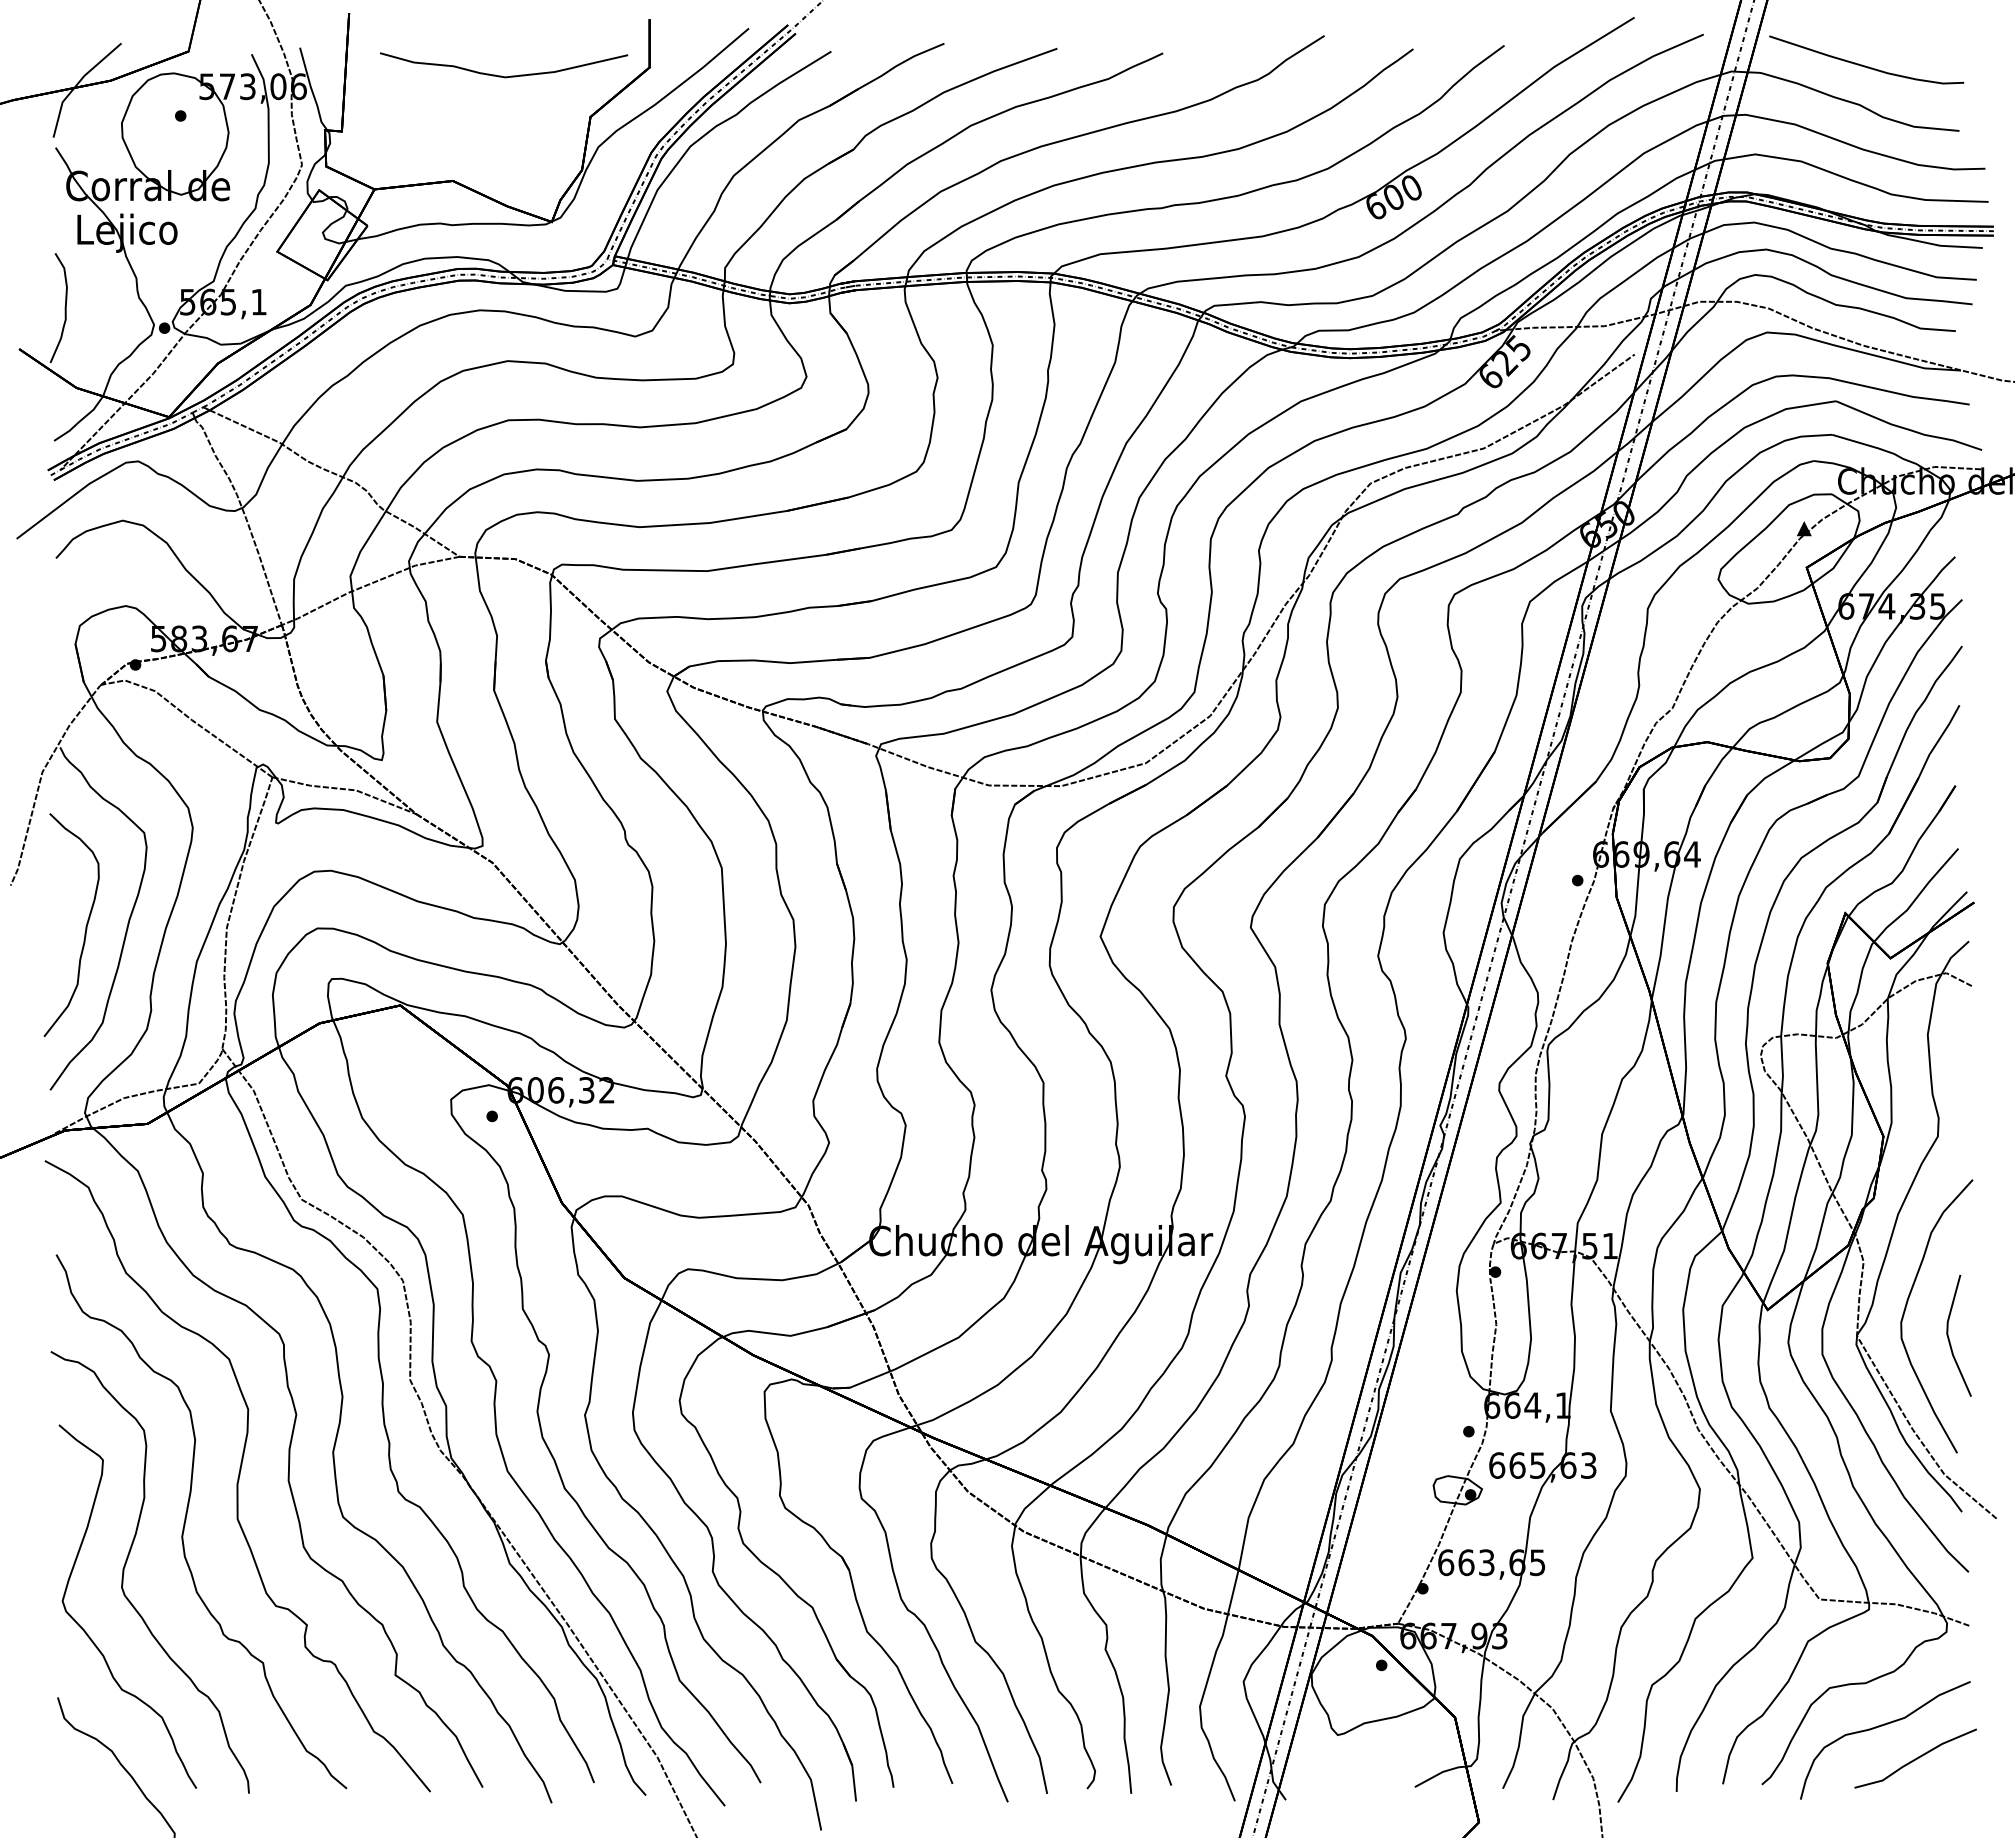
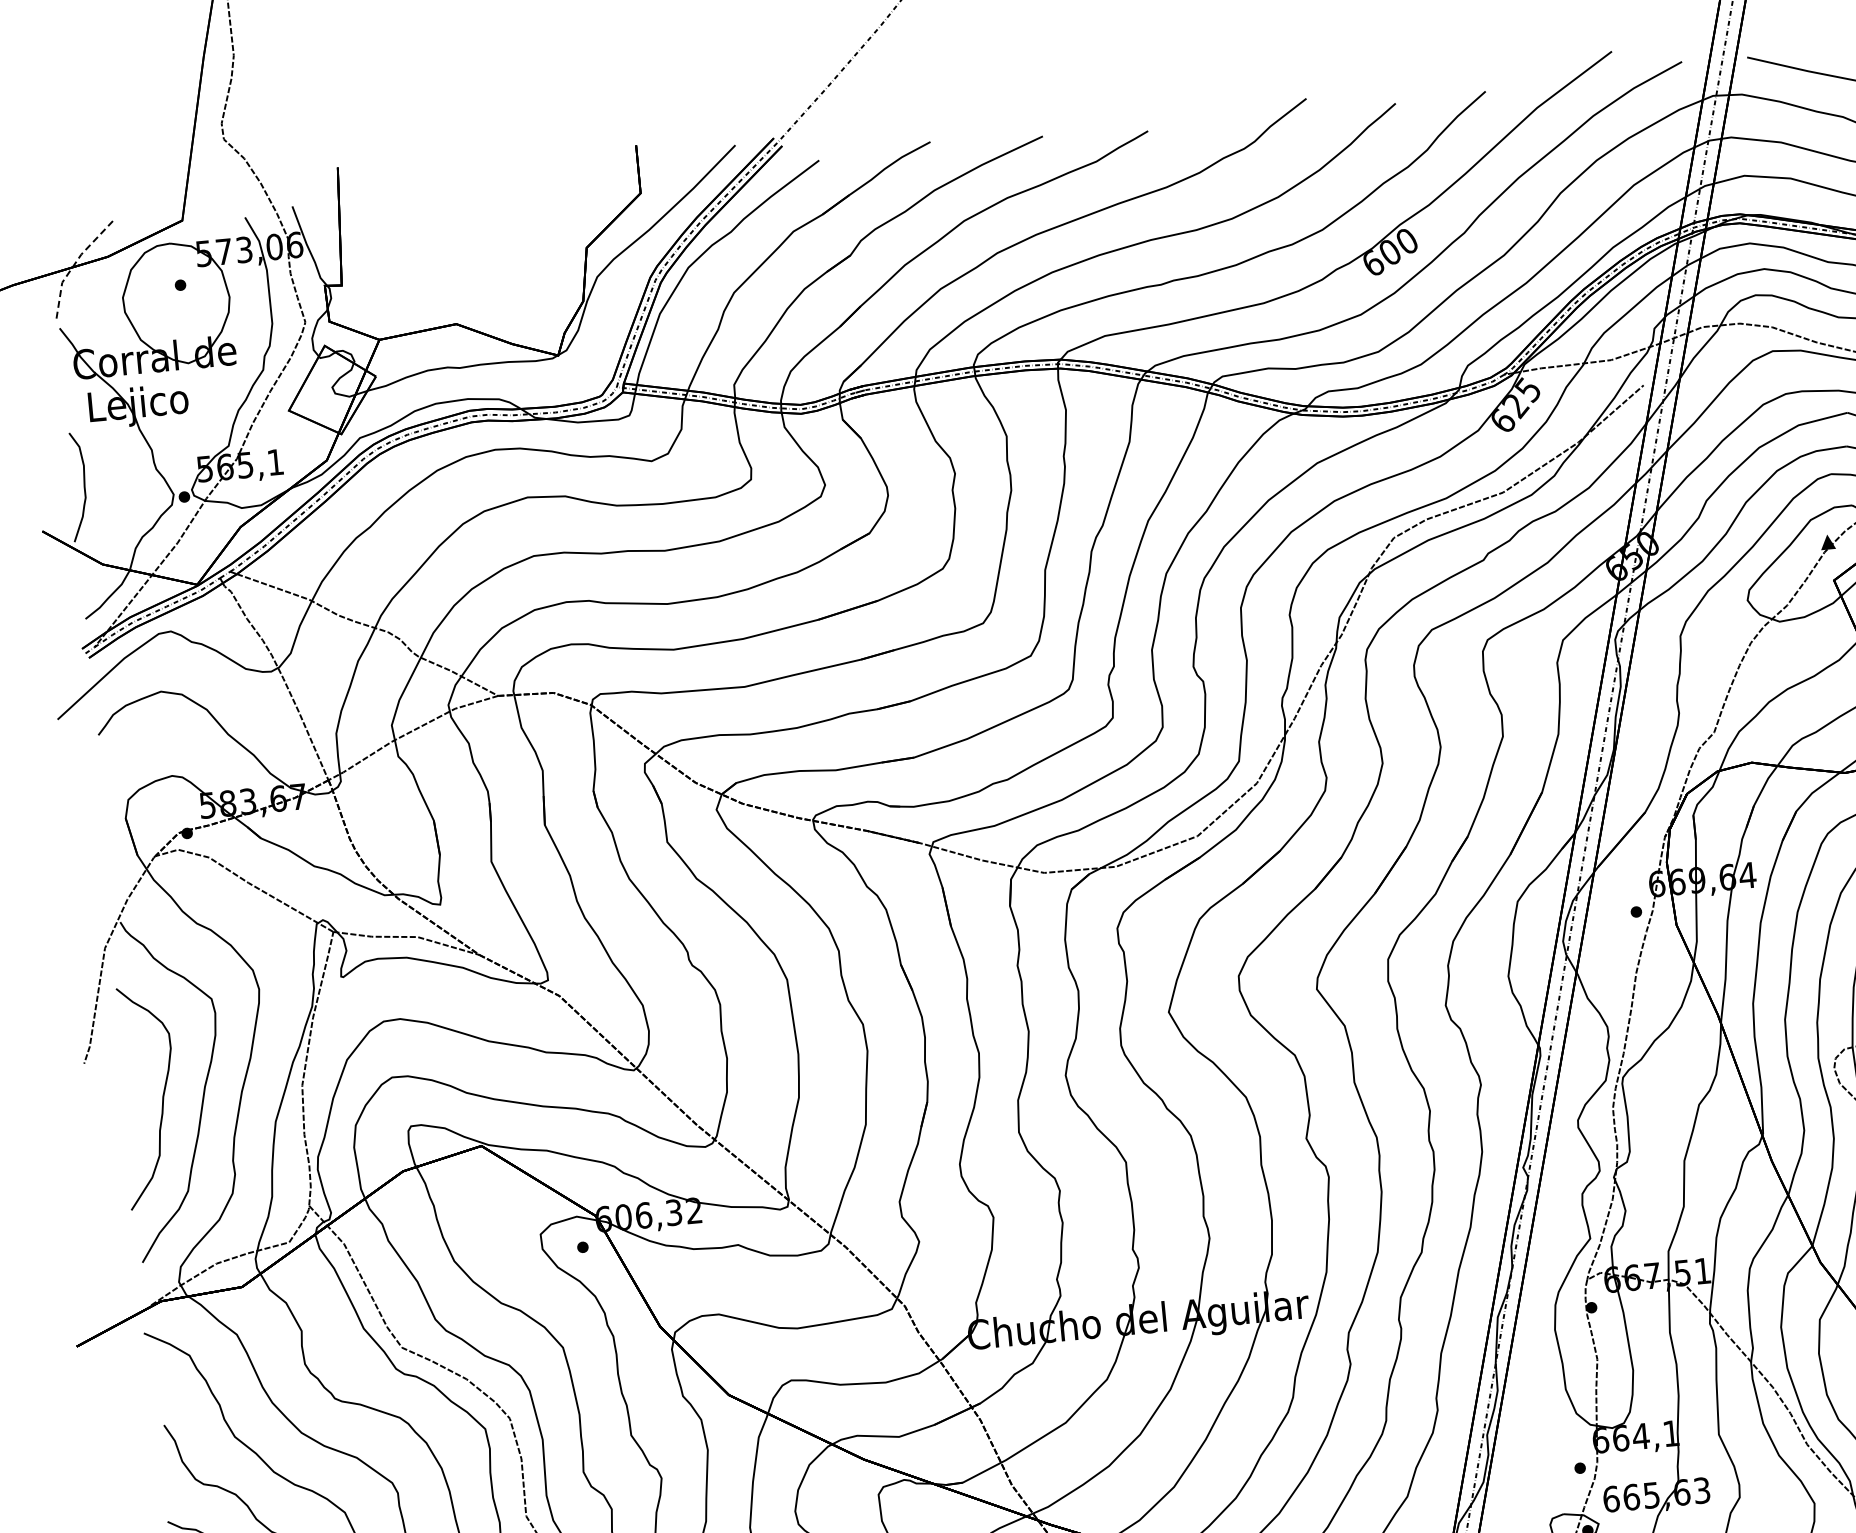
curve: (501, 75) -> (494, 215), removed
line: (77, 84) -> (75, 263), solid -> dashed

